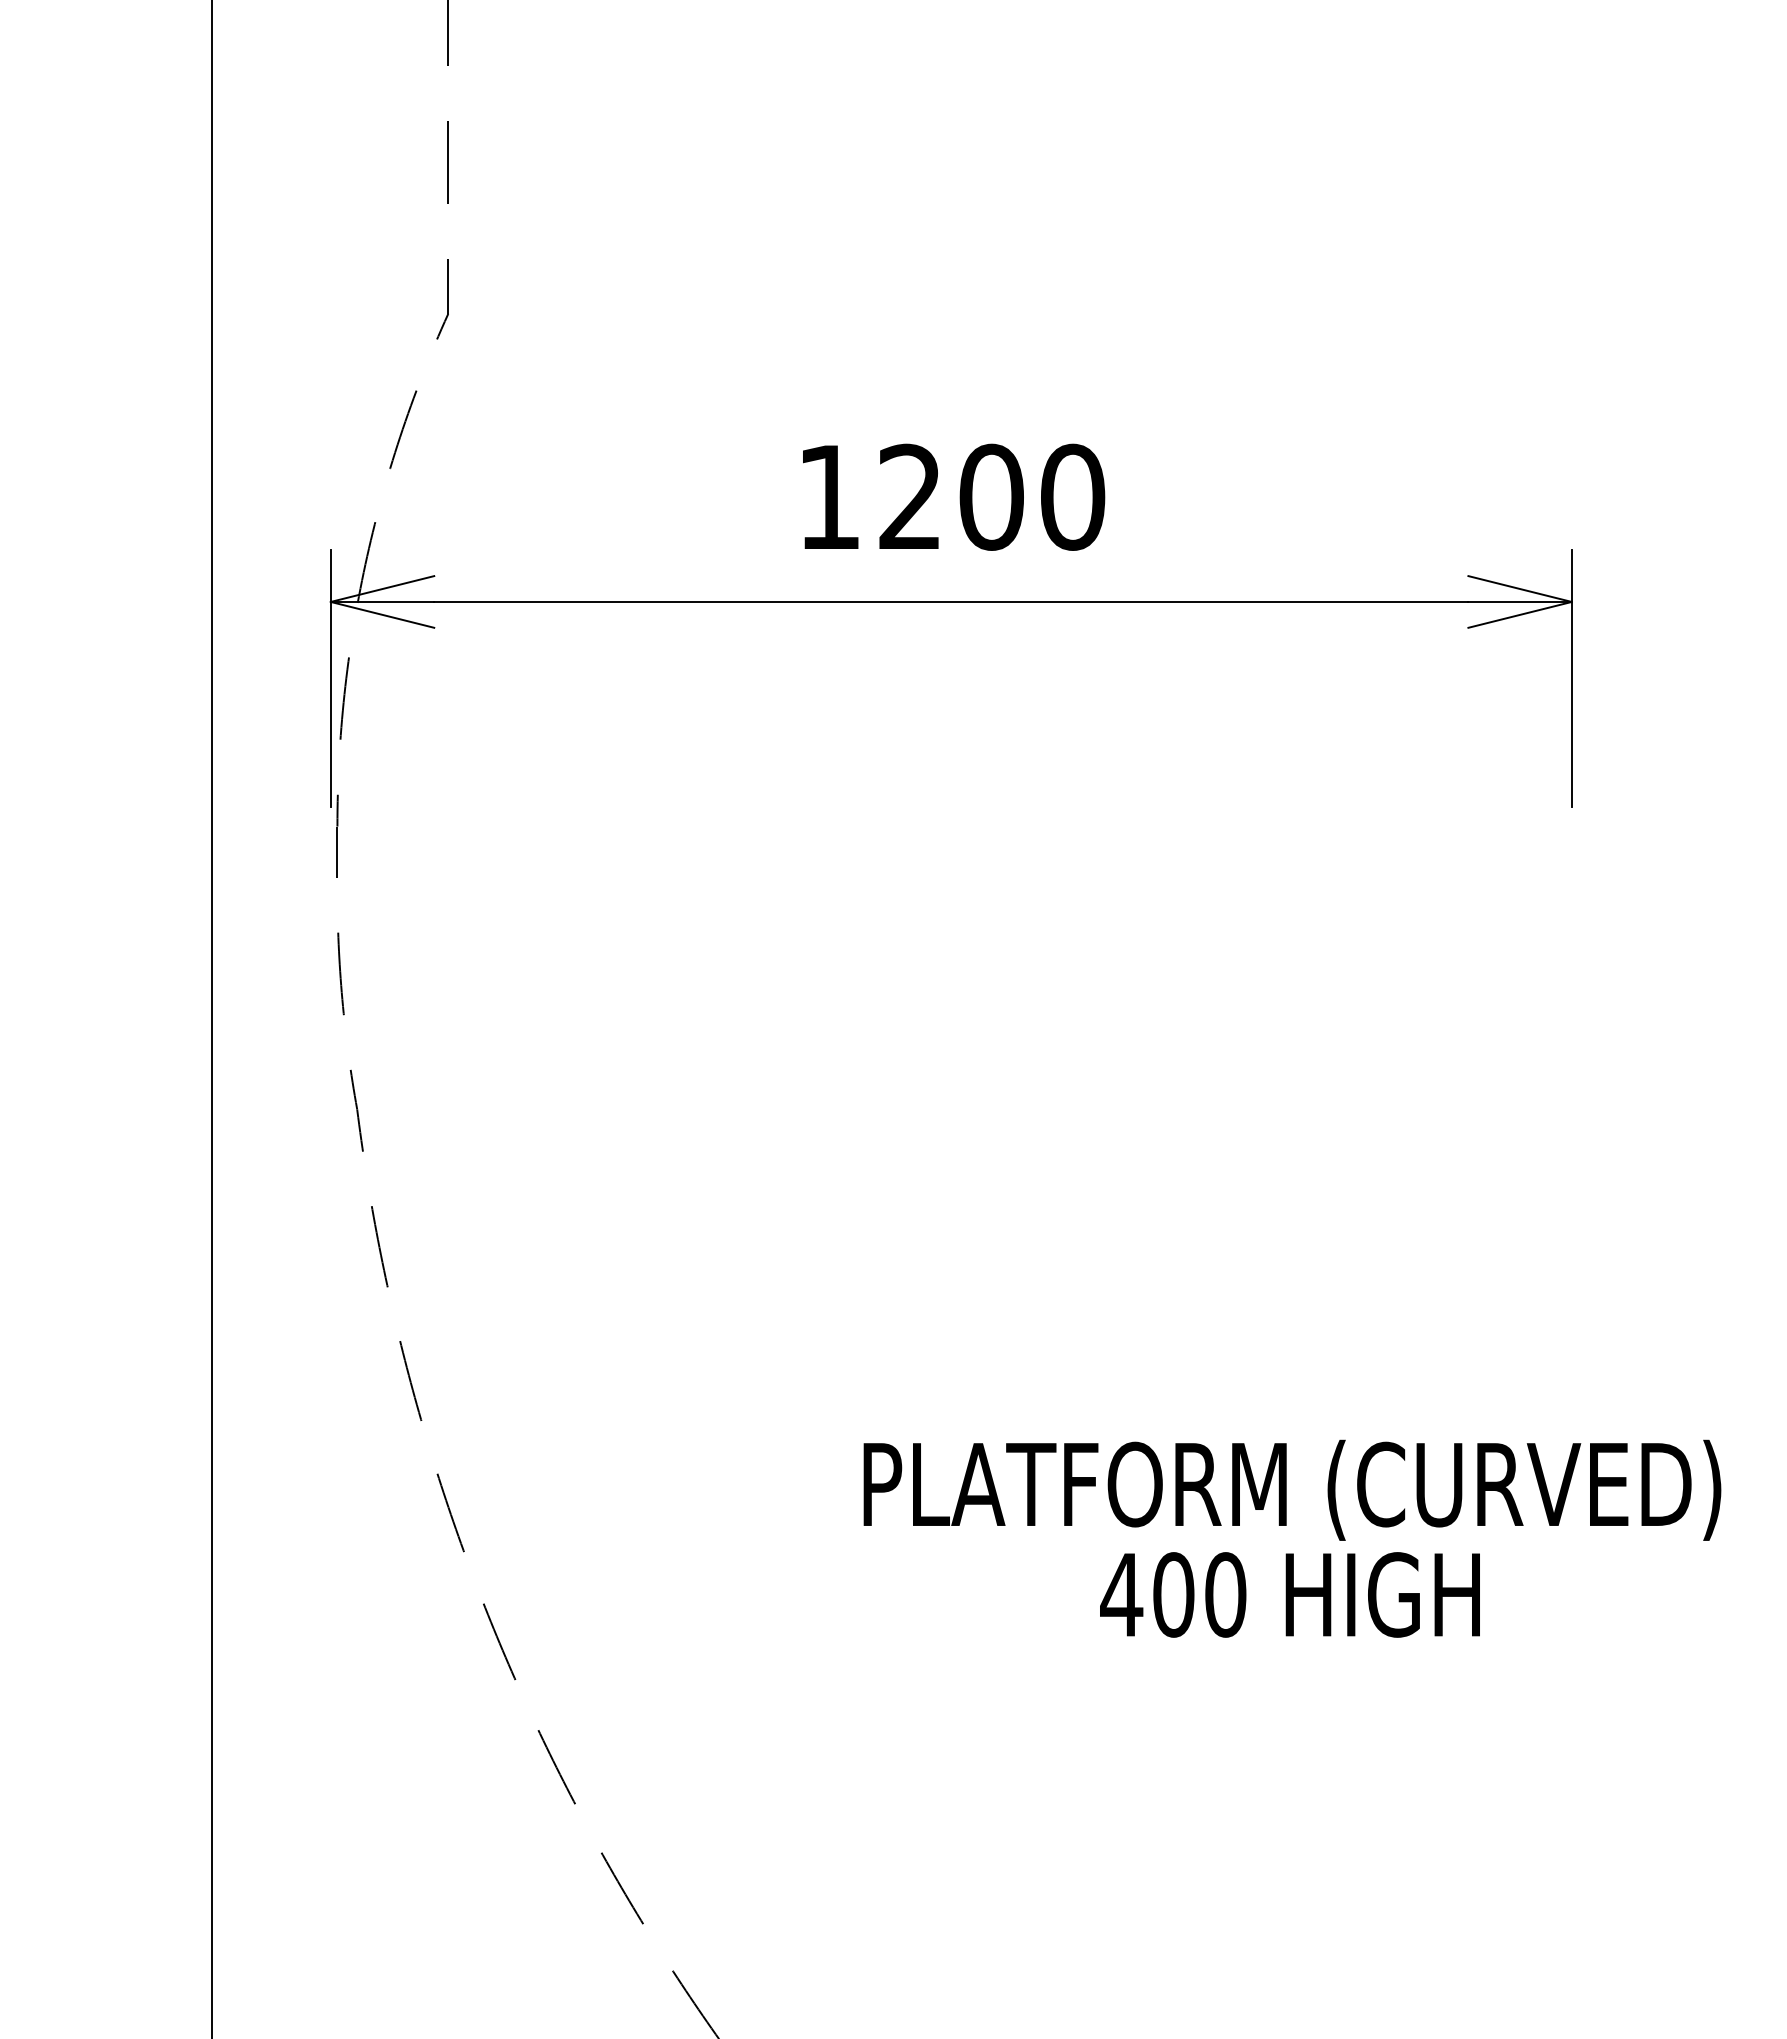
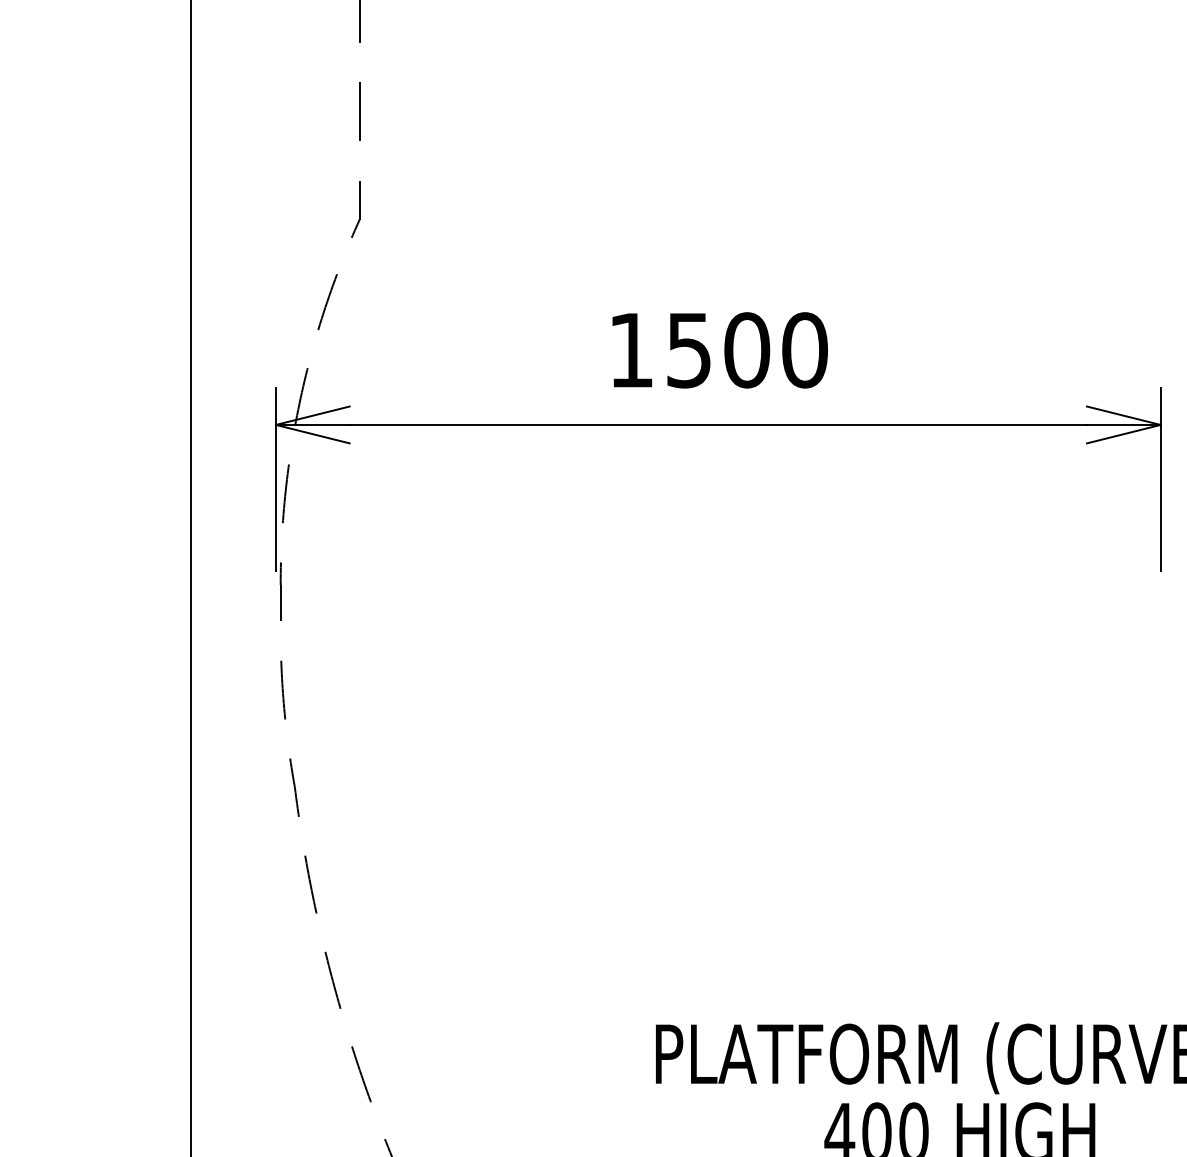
text: (909, 496) -> (688, 349), 1200 -> 1500

